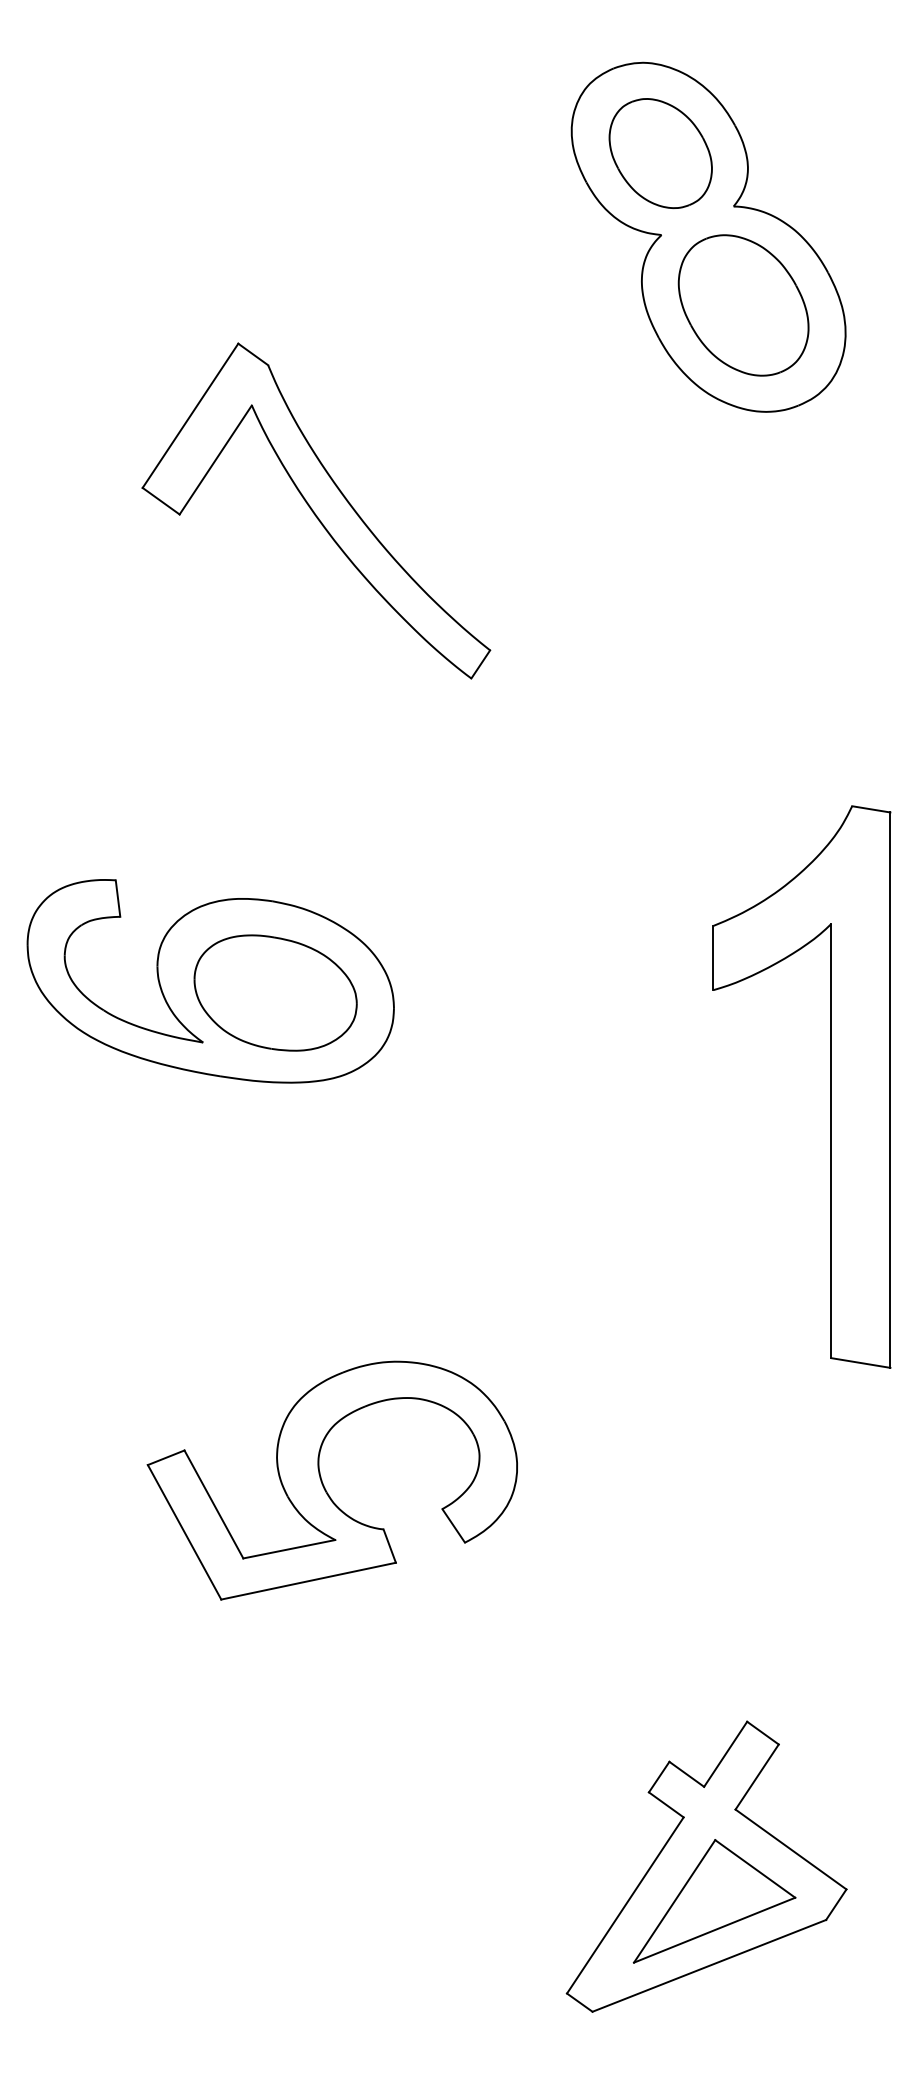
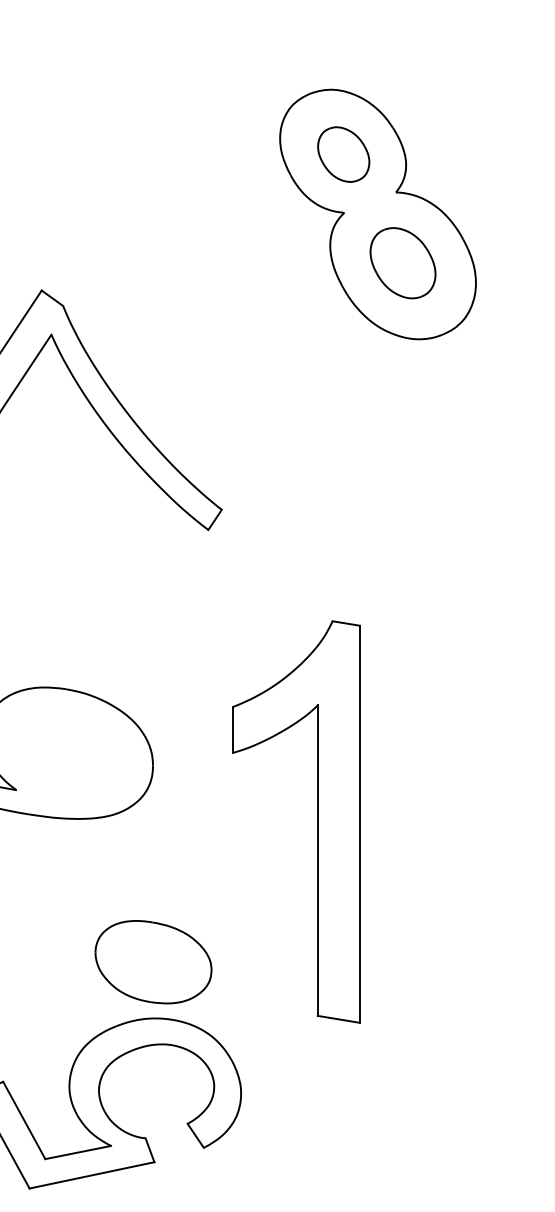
part: (660, 153) -> (343, 154), size x0.7
part: (743, 305) -> (402, 263), size x0.7
part: (275, 992) -> (153, 961), moved
part: (830, 1086) -> (317, 821), moved

